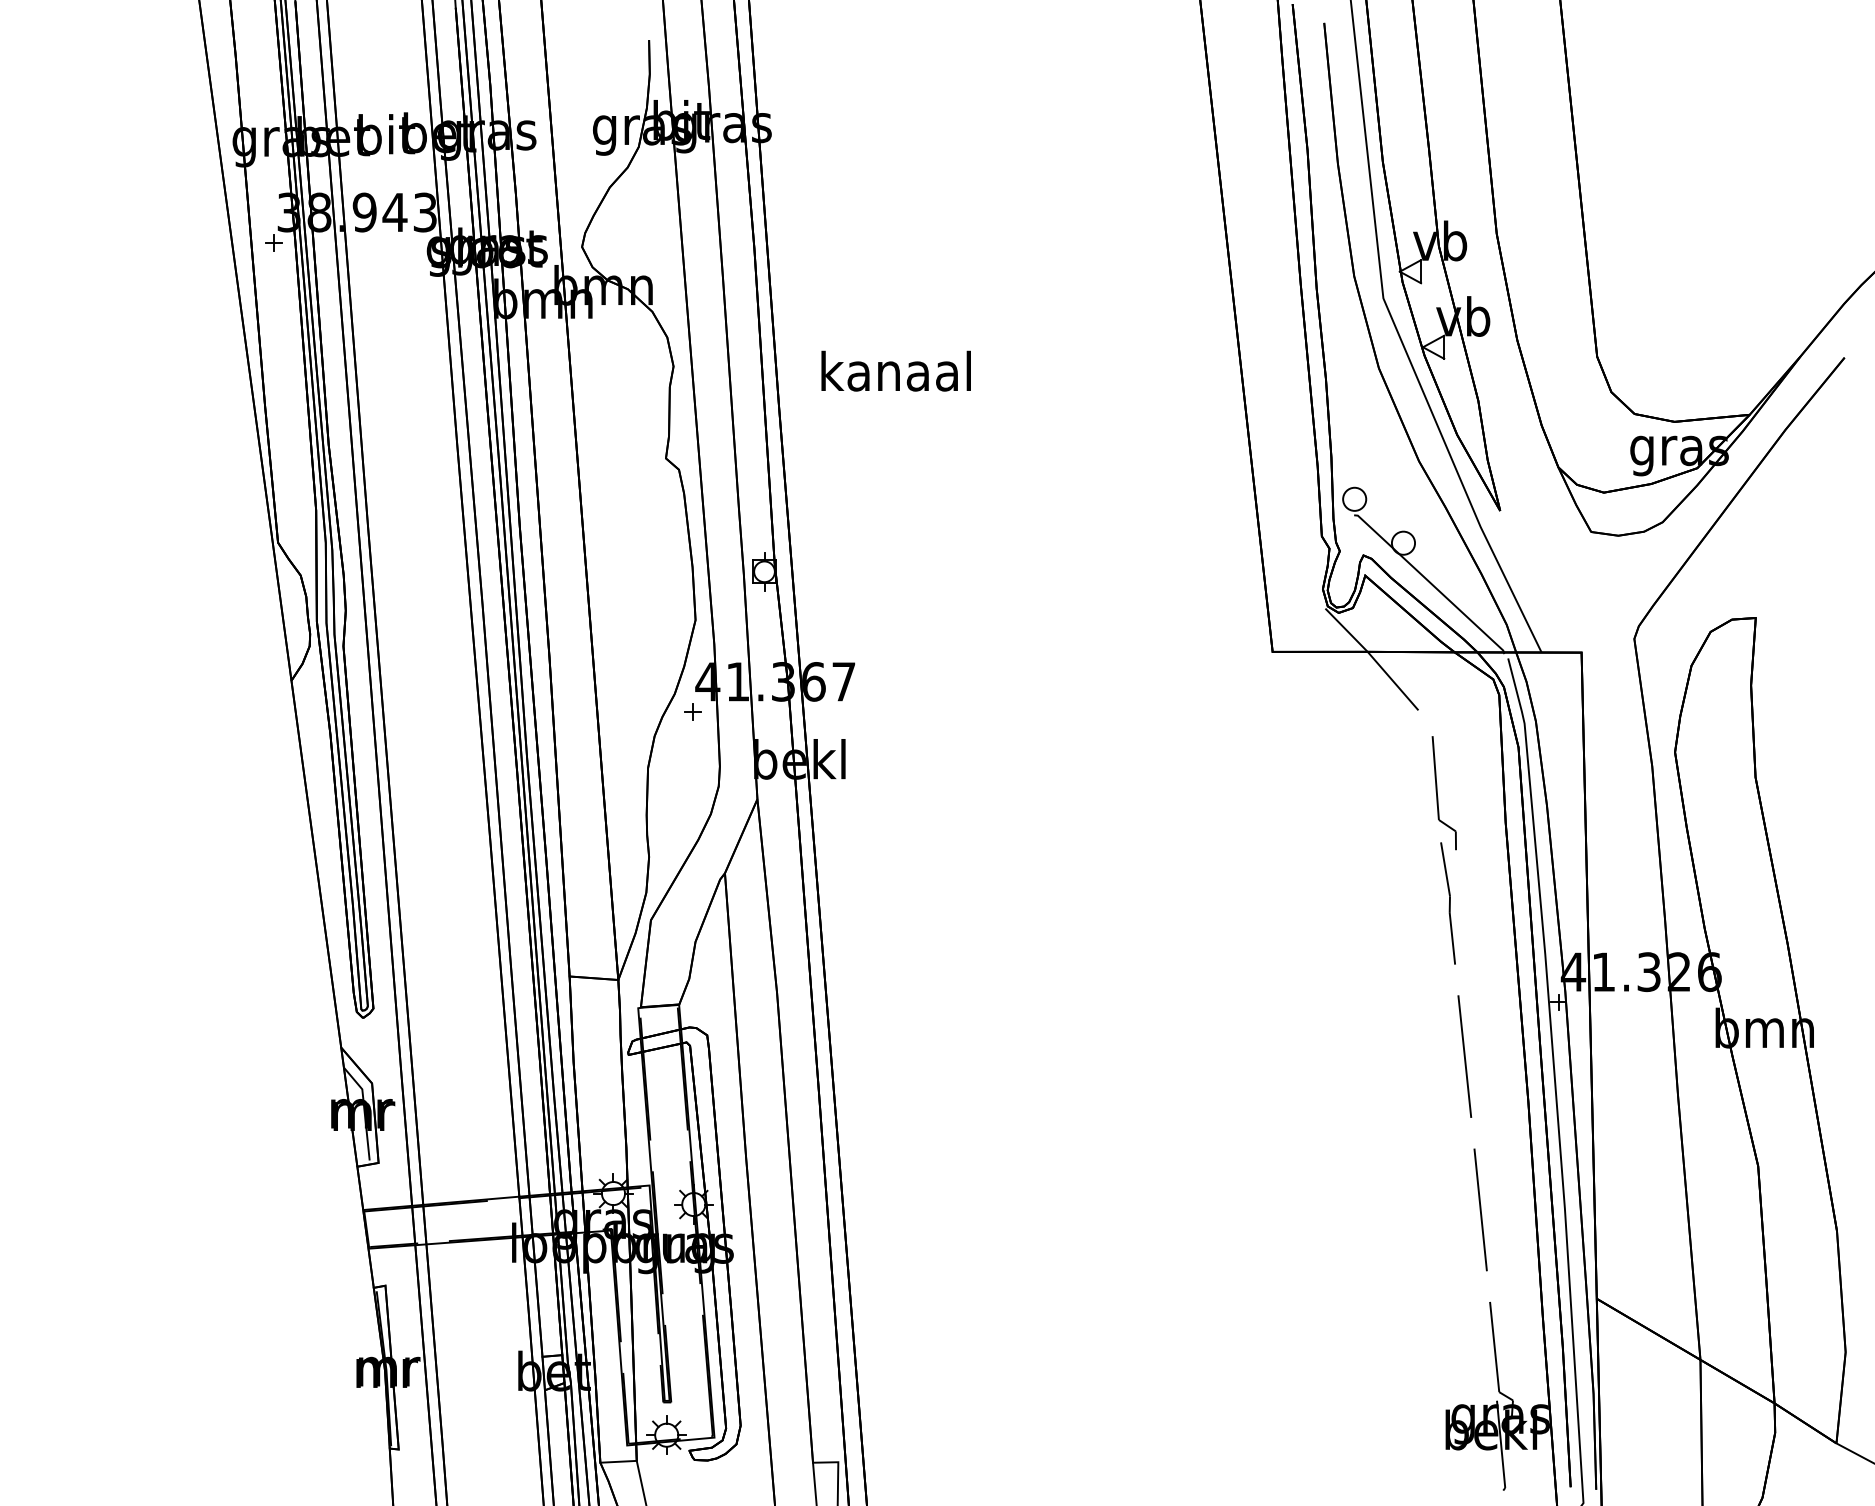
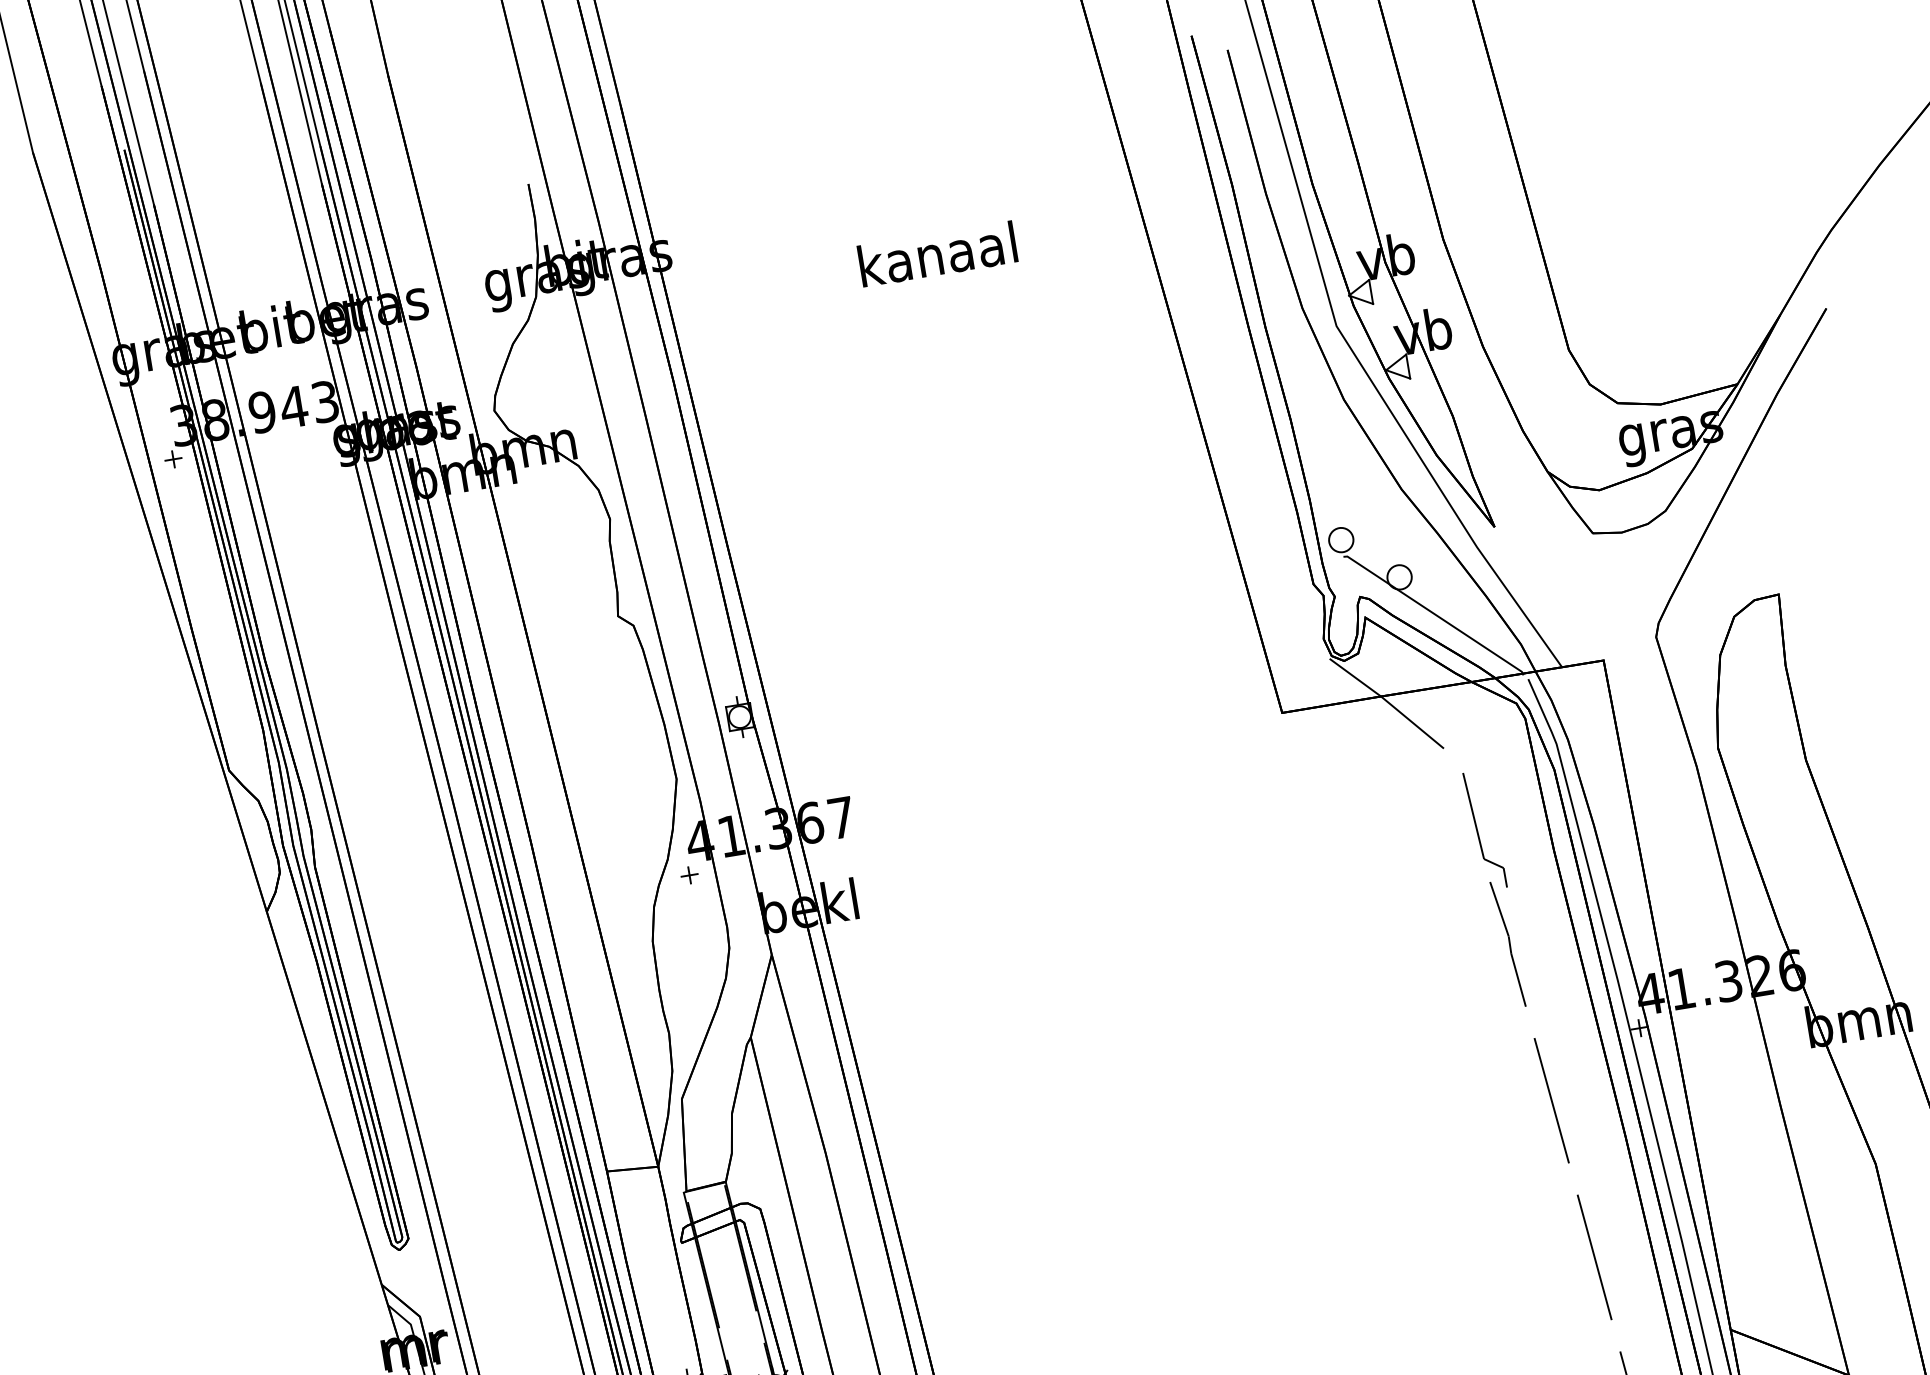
text: (895, 370) -> (936, 253), moved

